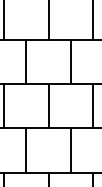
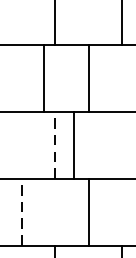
line: (26, 61) -> (44, 77), moved
line: (48, 105) -> (55, 143), solid -> dashed
line: (92, 106) -> (73, 145), moved
line: (26, 150) -> (21, 212), solid -> dashed

